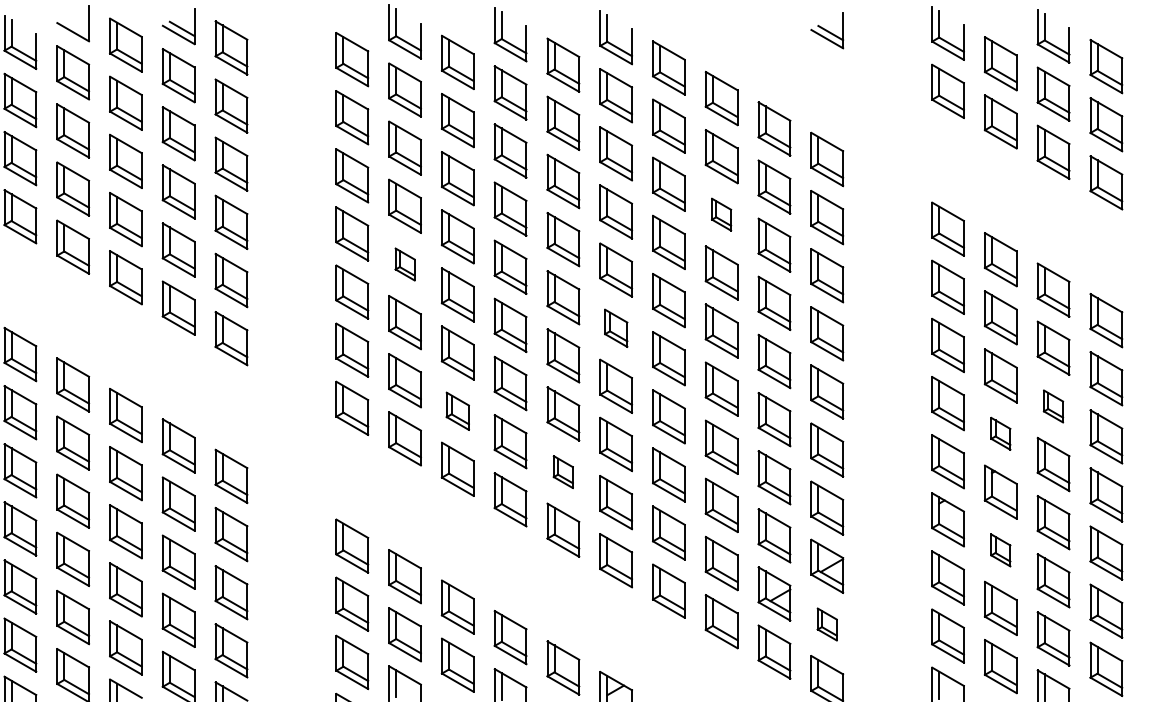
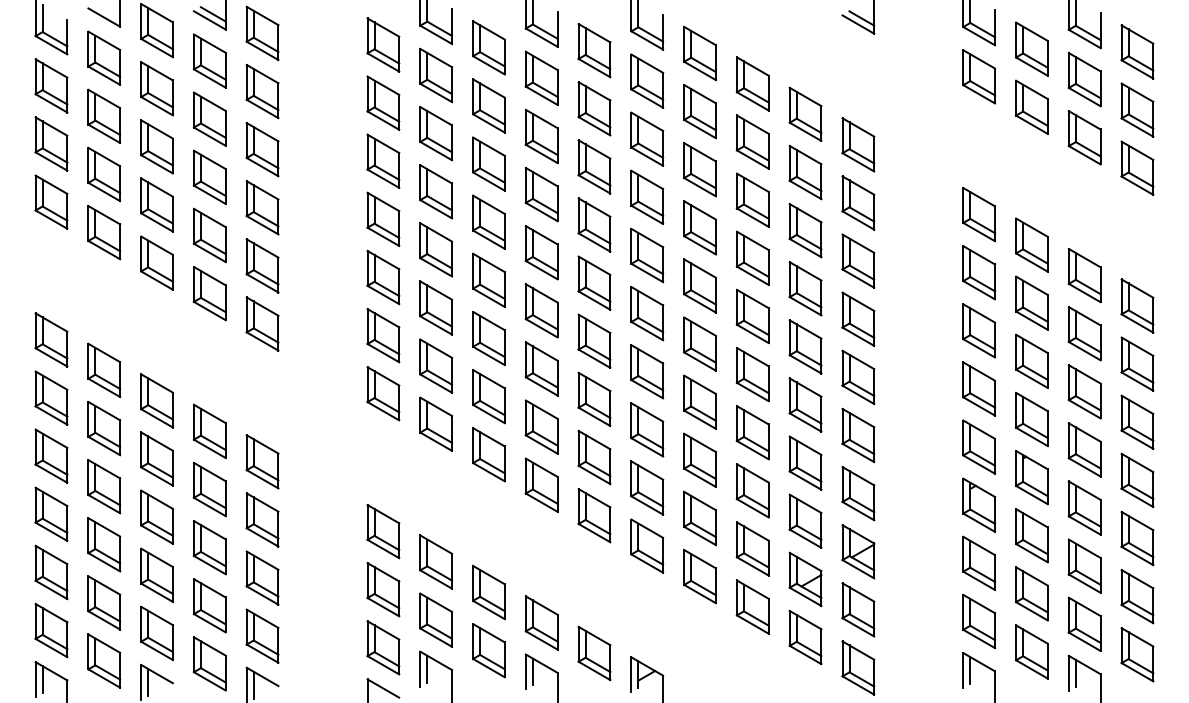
part: (721, 214) -> (752, 199), size x1.67
part: (405, 264) -> (436, 249), size x1.67
part: (616, 328) -> (647, 313), size x1.43
part: (1053, 406) -> (1084, 391), size x1.67
part: (457, 411) -> (488, 396), size x1.43
part: (1000, 433) -> (1031, 418), size x1.67
part: (563, 472) -> (594, 457), size x1.67
part: (1000, 550) -> (1031, 535), size x1.67
part: (827, 624) -> (858, 609), size x1.67

